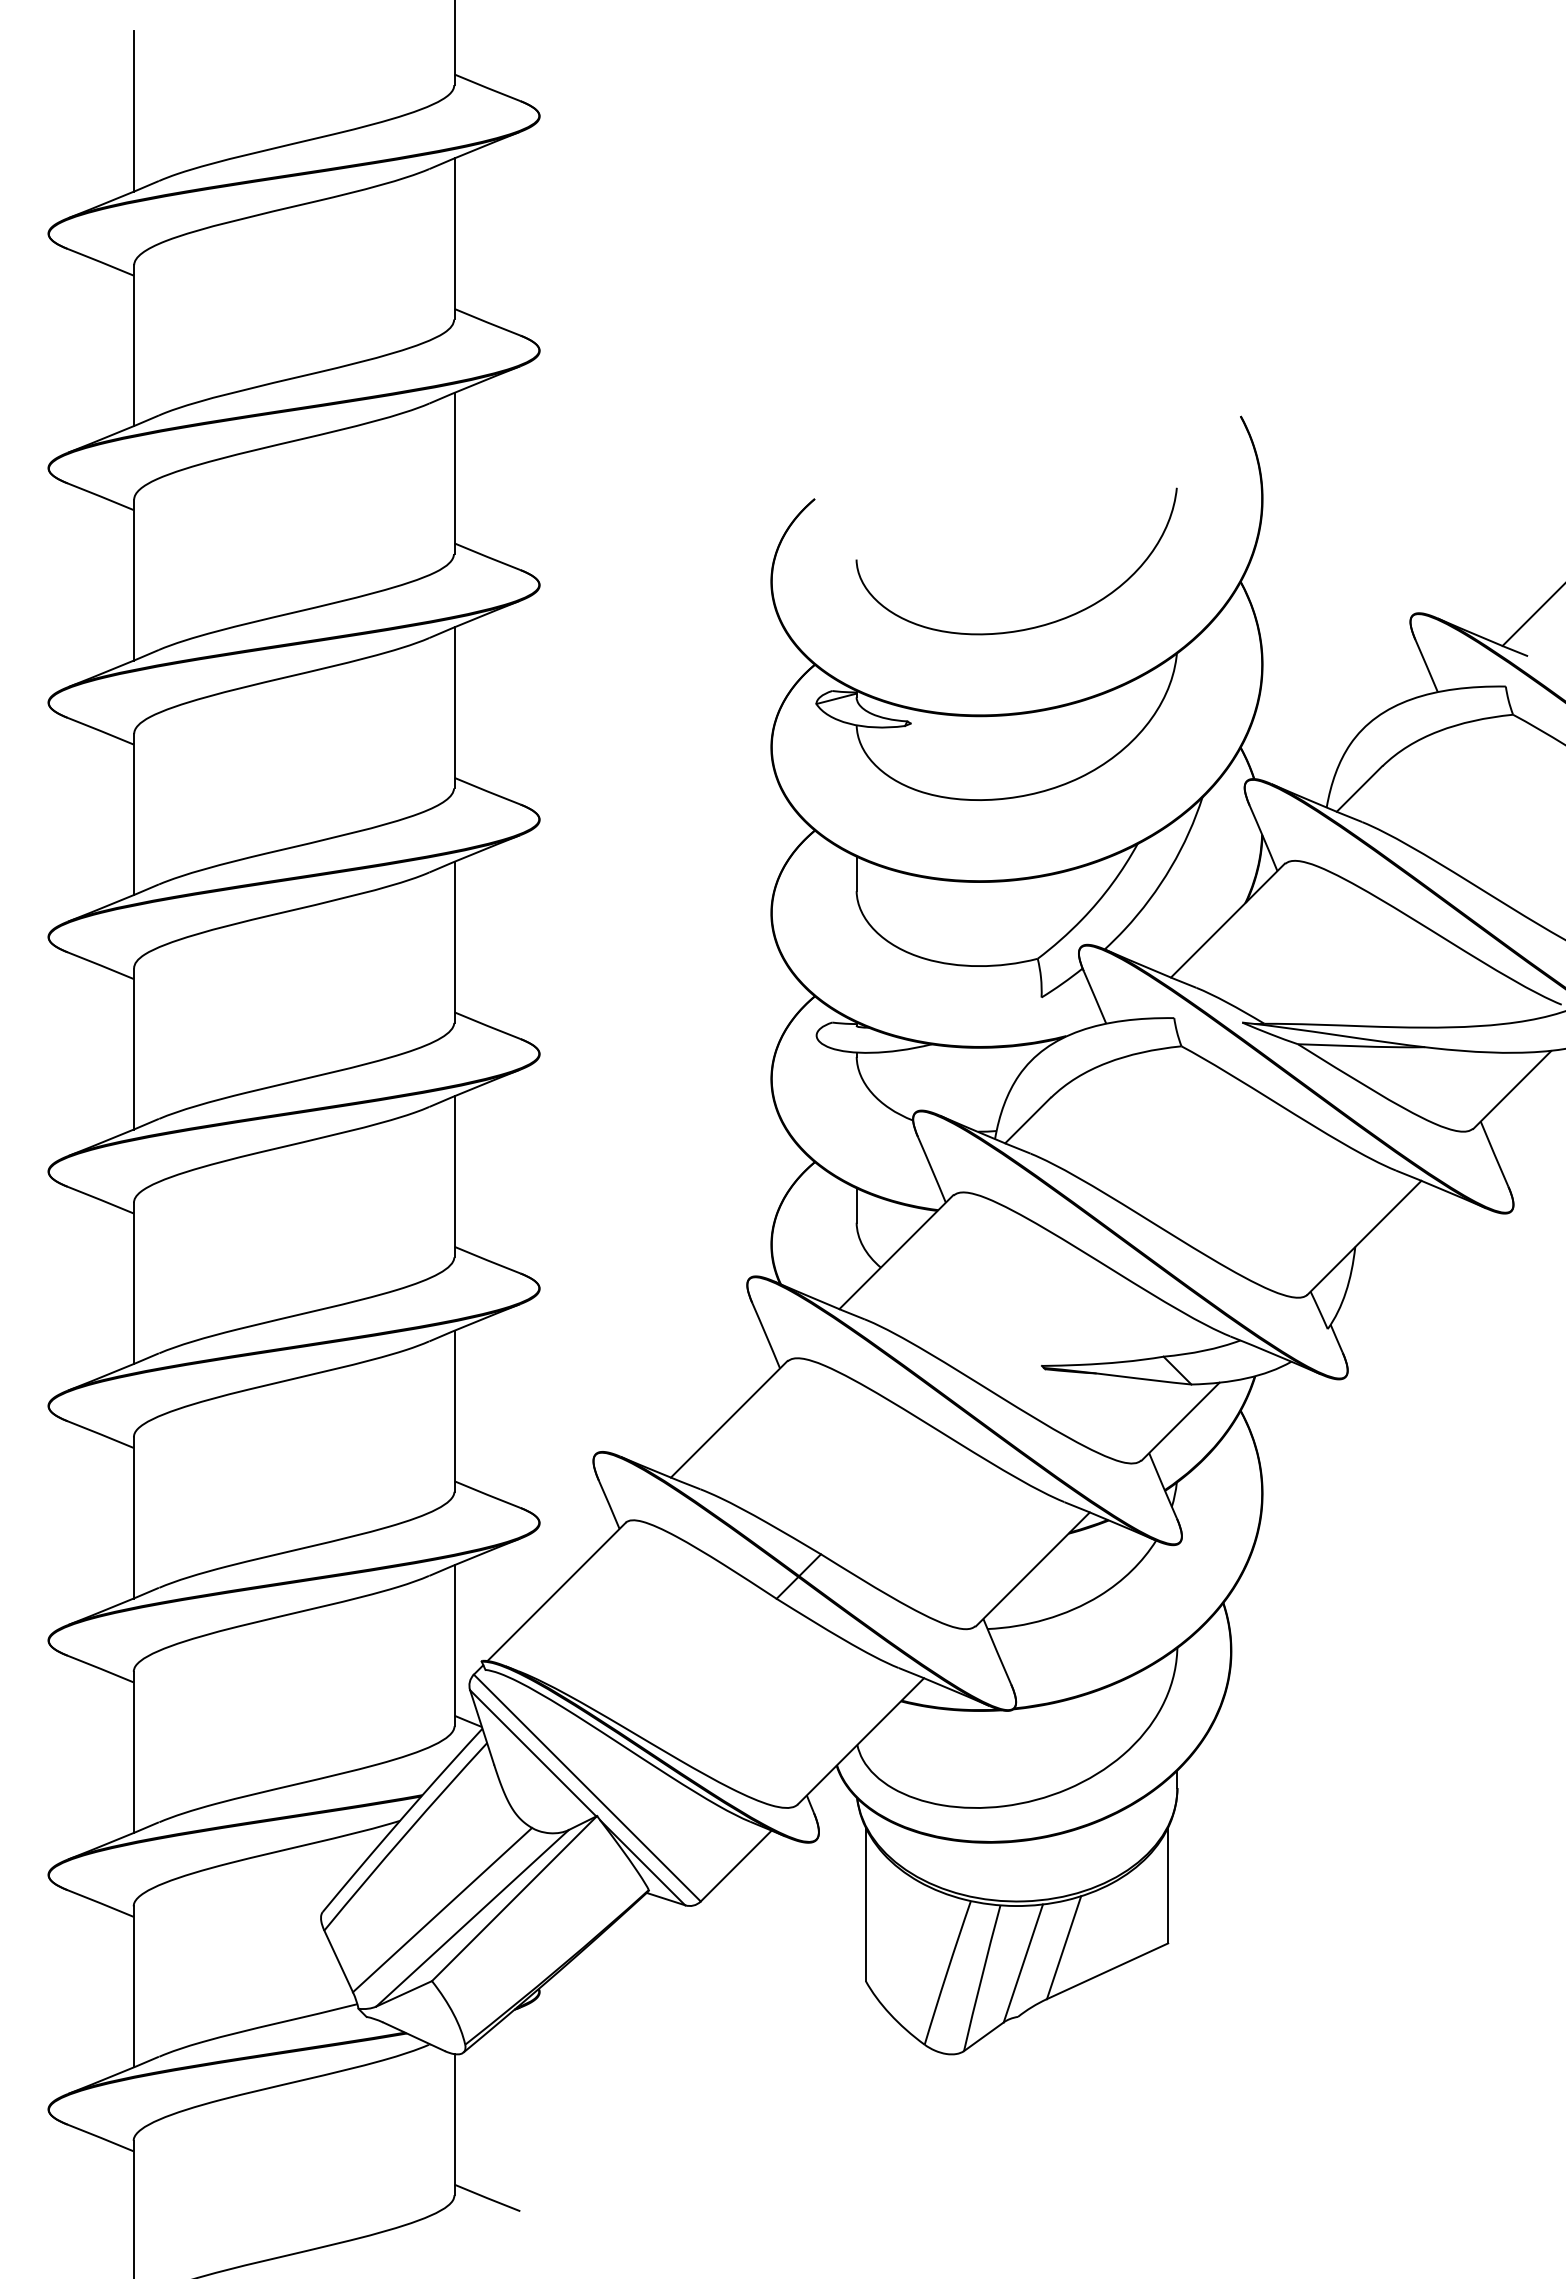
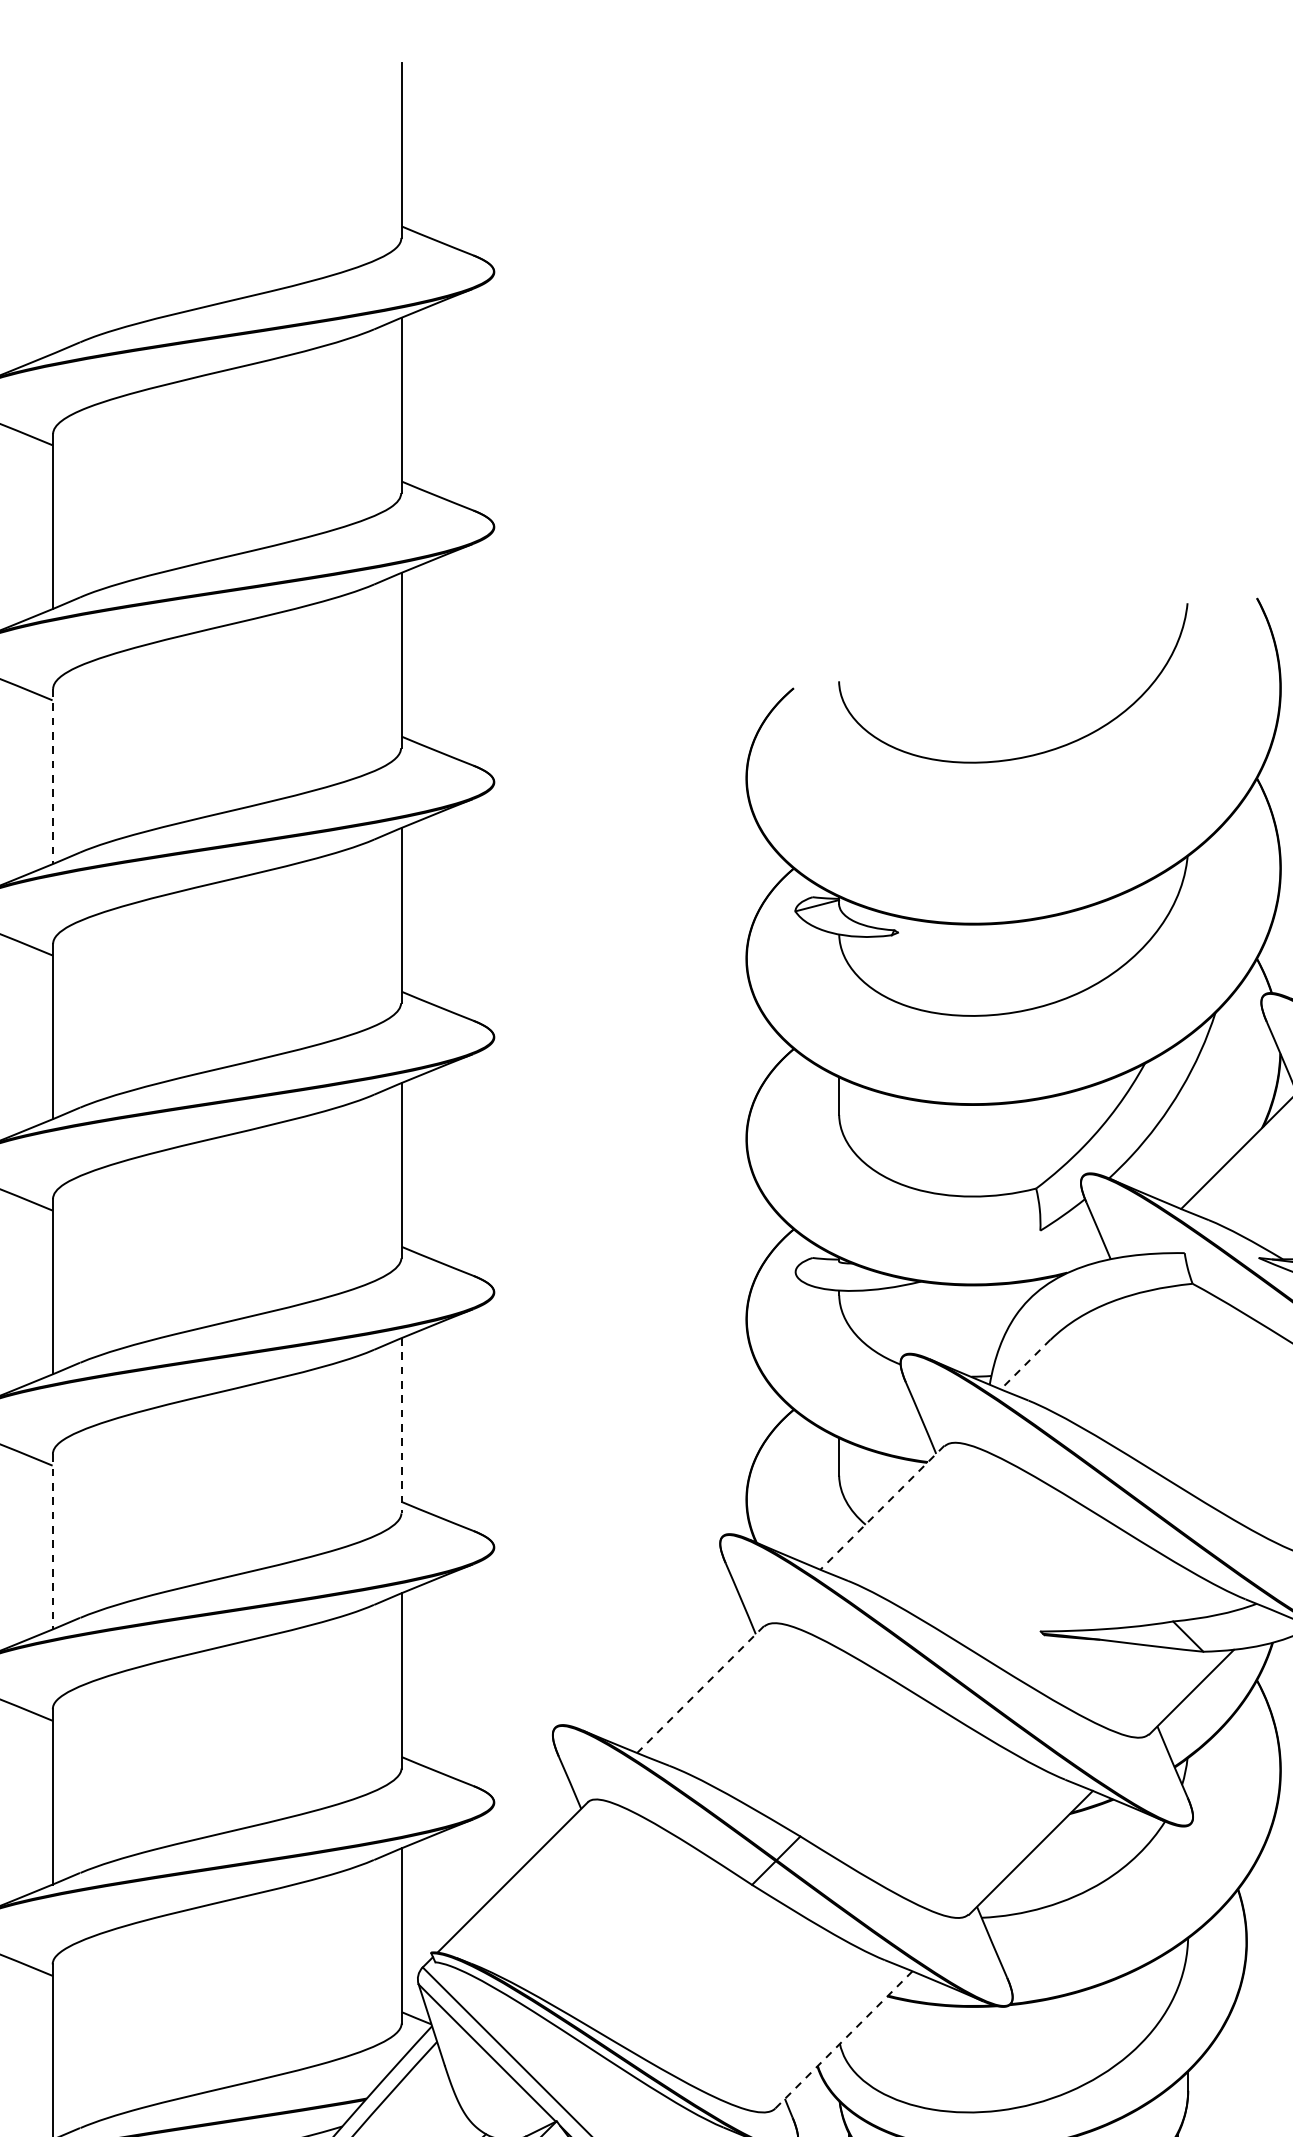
line: (133, 110) -> (52, 265), removed
line: (133, 580) -> (52, 776), solid -> dashed
curve: (1029, 627) -> (1027, 755), moved
line: (1027, 1120) -> (1025, 1364), solid -> dashed
line: (454, 1176) -> (401, 1425), solid -> dashed
line: (896, 1252) -> (882, 1508), solid -> dashed
line: (133, 1283) -> (52, 1541), solid -> dashed
line: (728, 1419) -> (699, 1689), solid -> dashed
line: (860, 1741) -> (843, 2040), solid -> dashed

